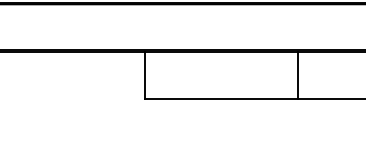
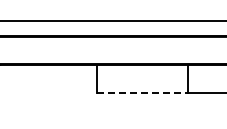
line: (223, 98) -> (143, 92), solid -> dashed

